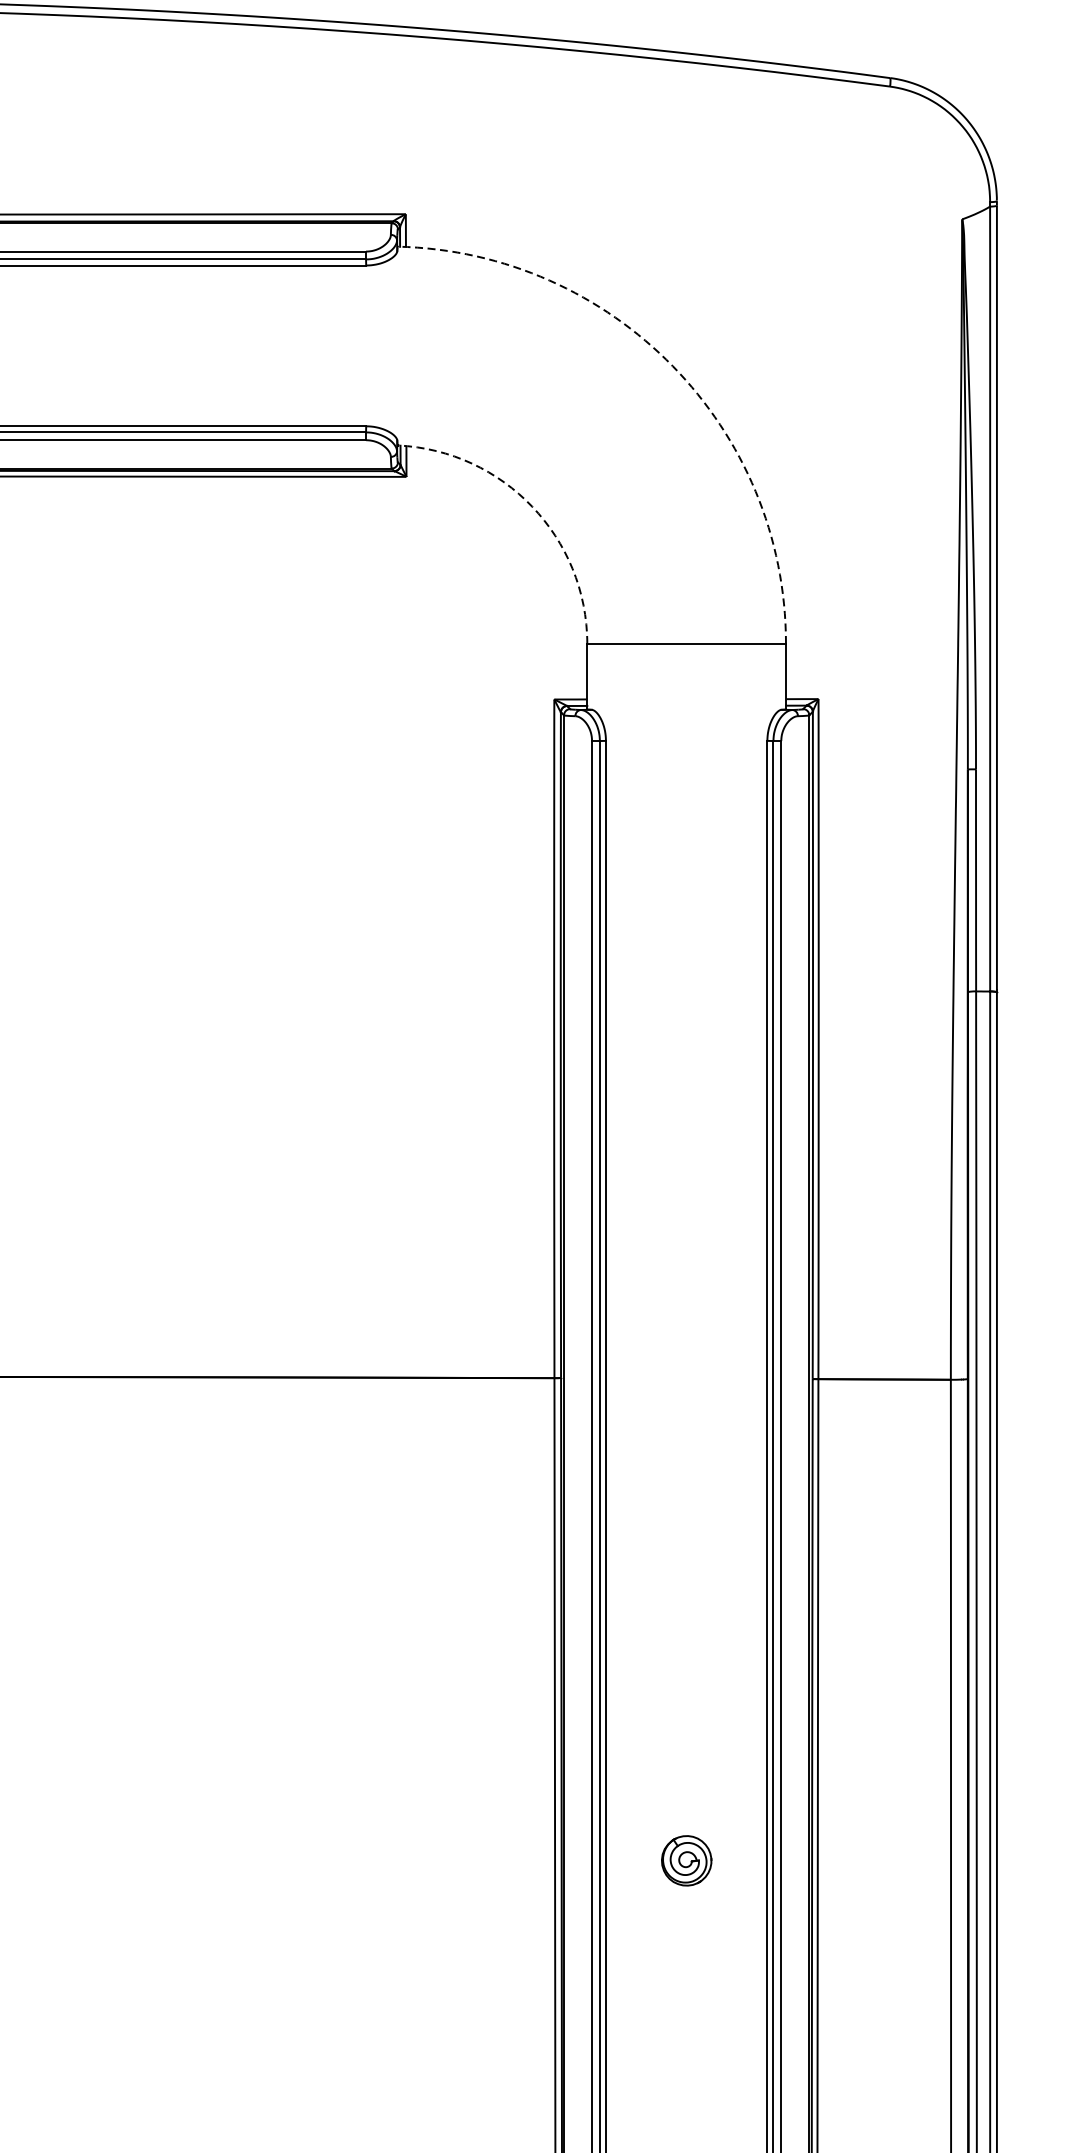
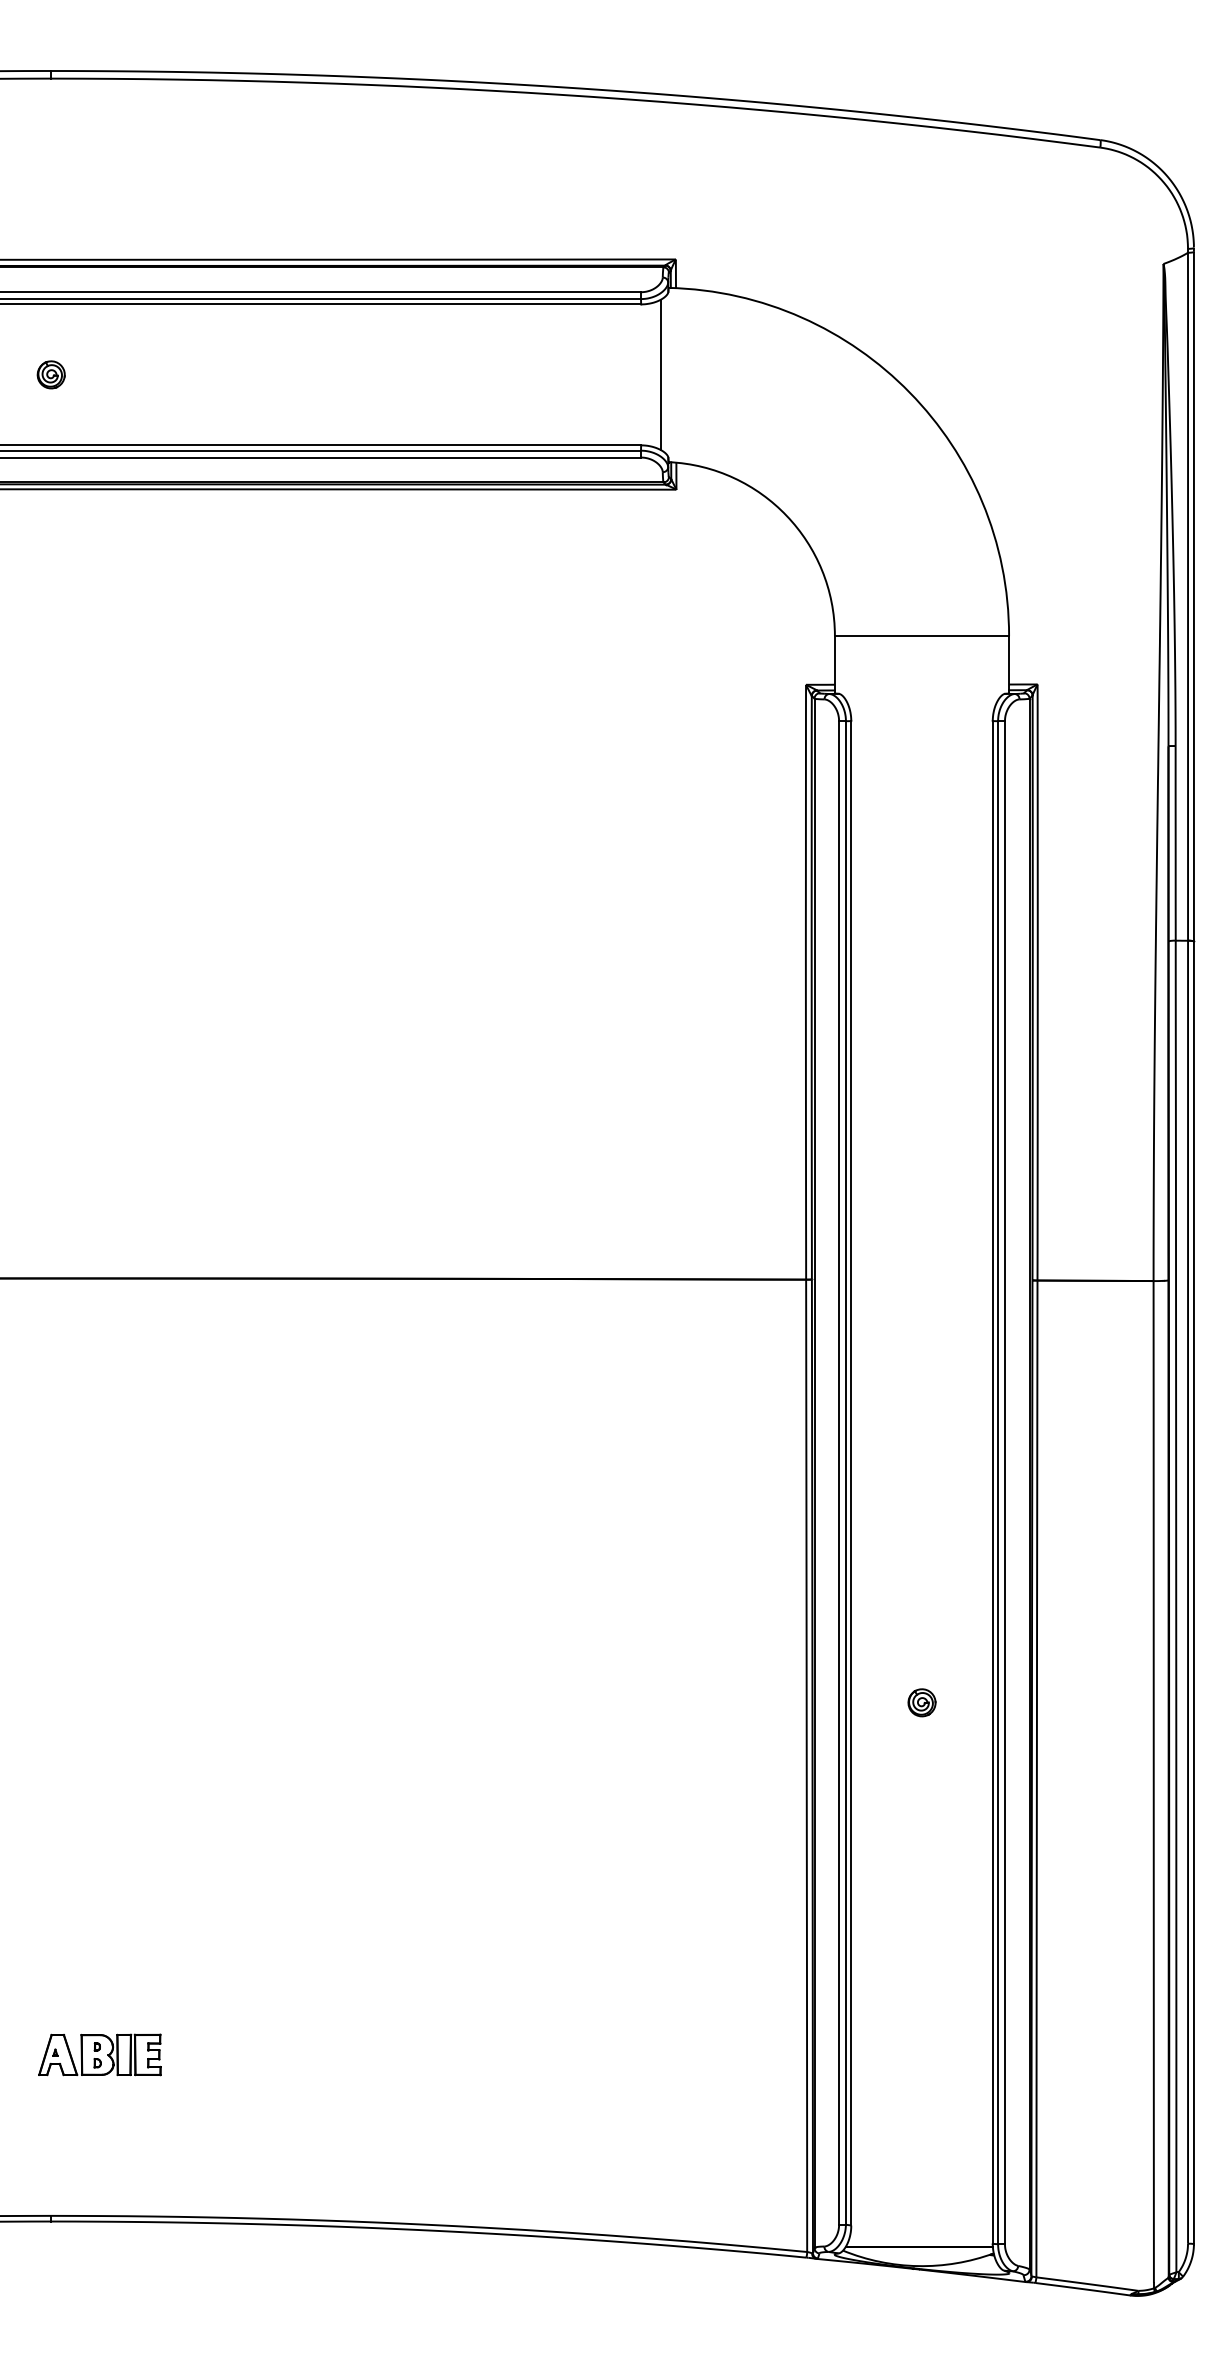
line: (388, 345) -> (660, 374), added
arc: (672, 366) -> (909, 392), dashed -> solid
arc: (532, 506) -> (786, 515), dashed -> solid
part: (686, 1860) -> (921, 1702), size x0.62

